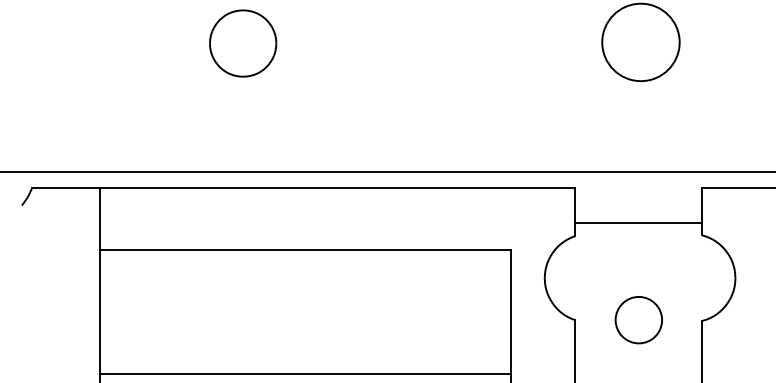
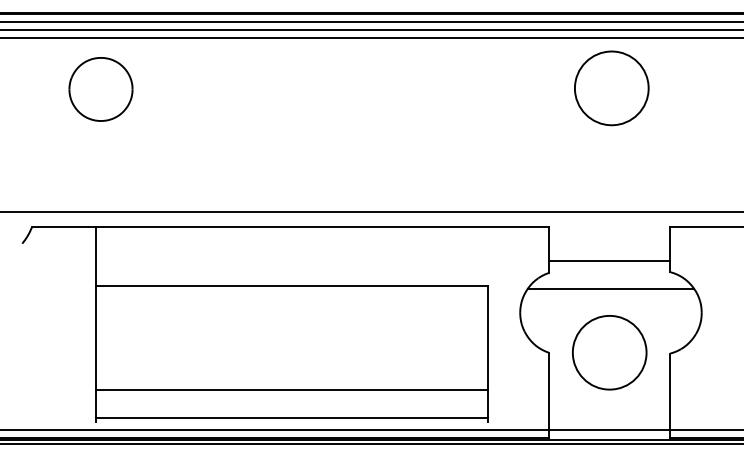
part: (242, 43) -> (100, 89), moved
line: (639, 252) -> (610, 288), added
circle: (638, 319) -> (609, 352), size x1.67
line: (305, 373) -> (292, 389), moved

